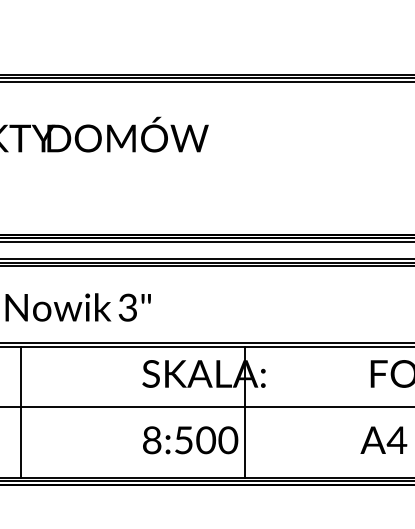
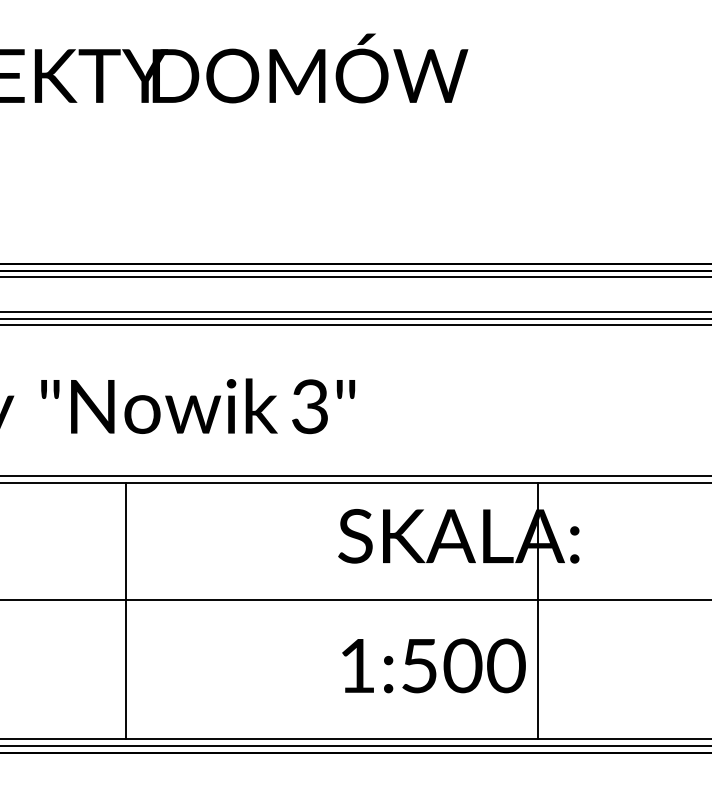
line: (20, 411) -> (125, 609), moved
text: (152, 440) -> (358, 666), 8:500 -> 1:500

